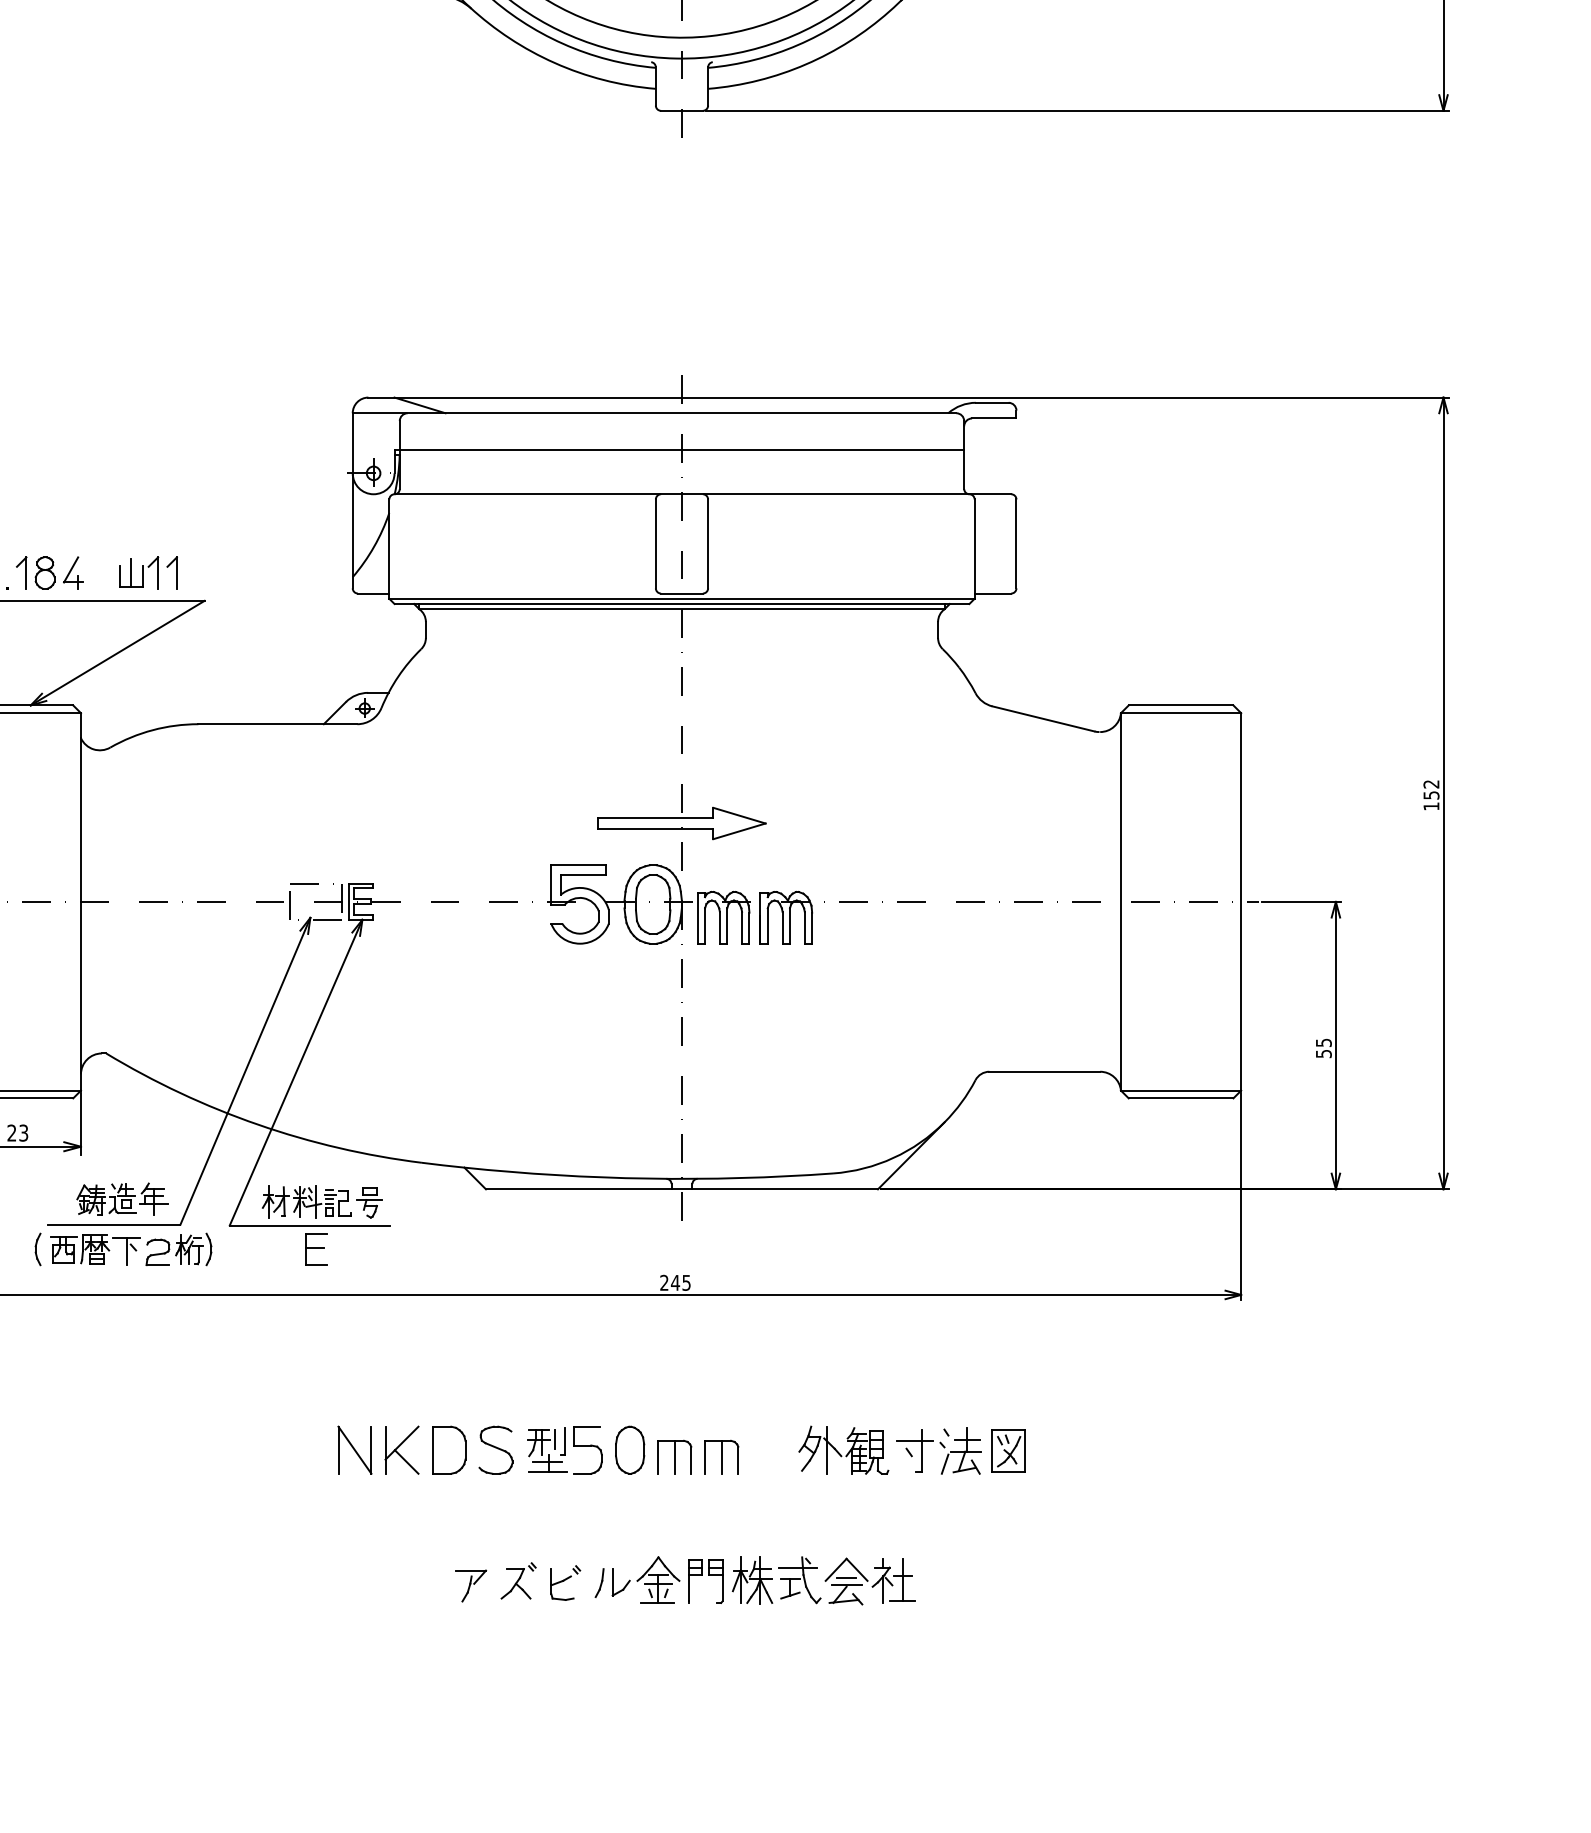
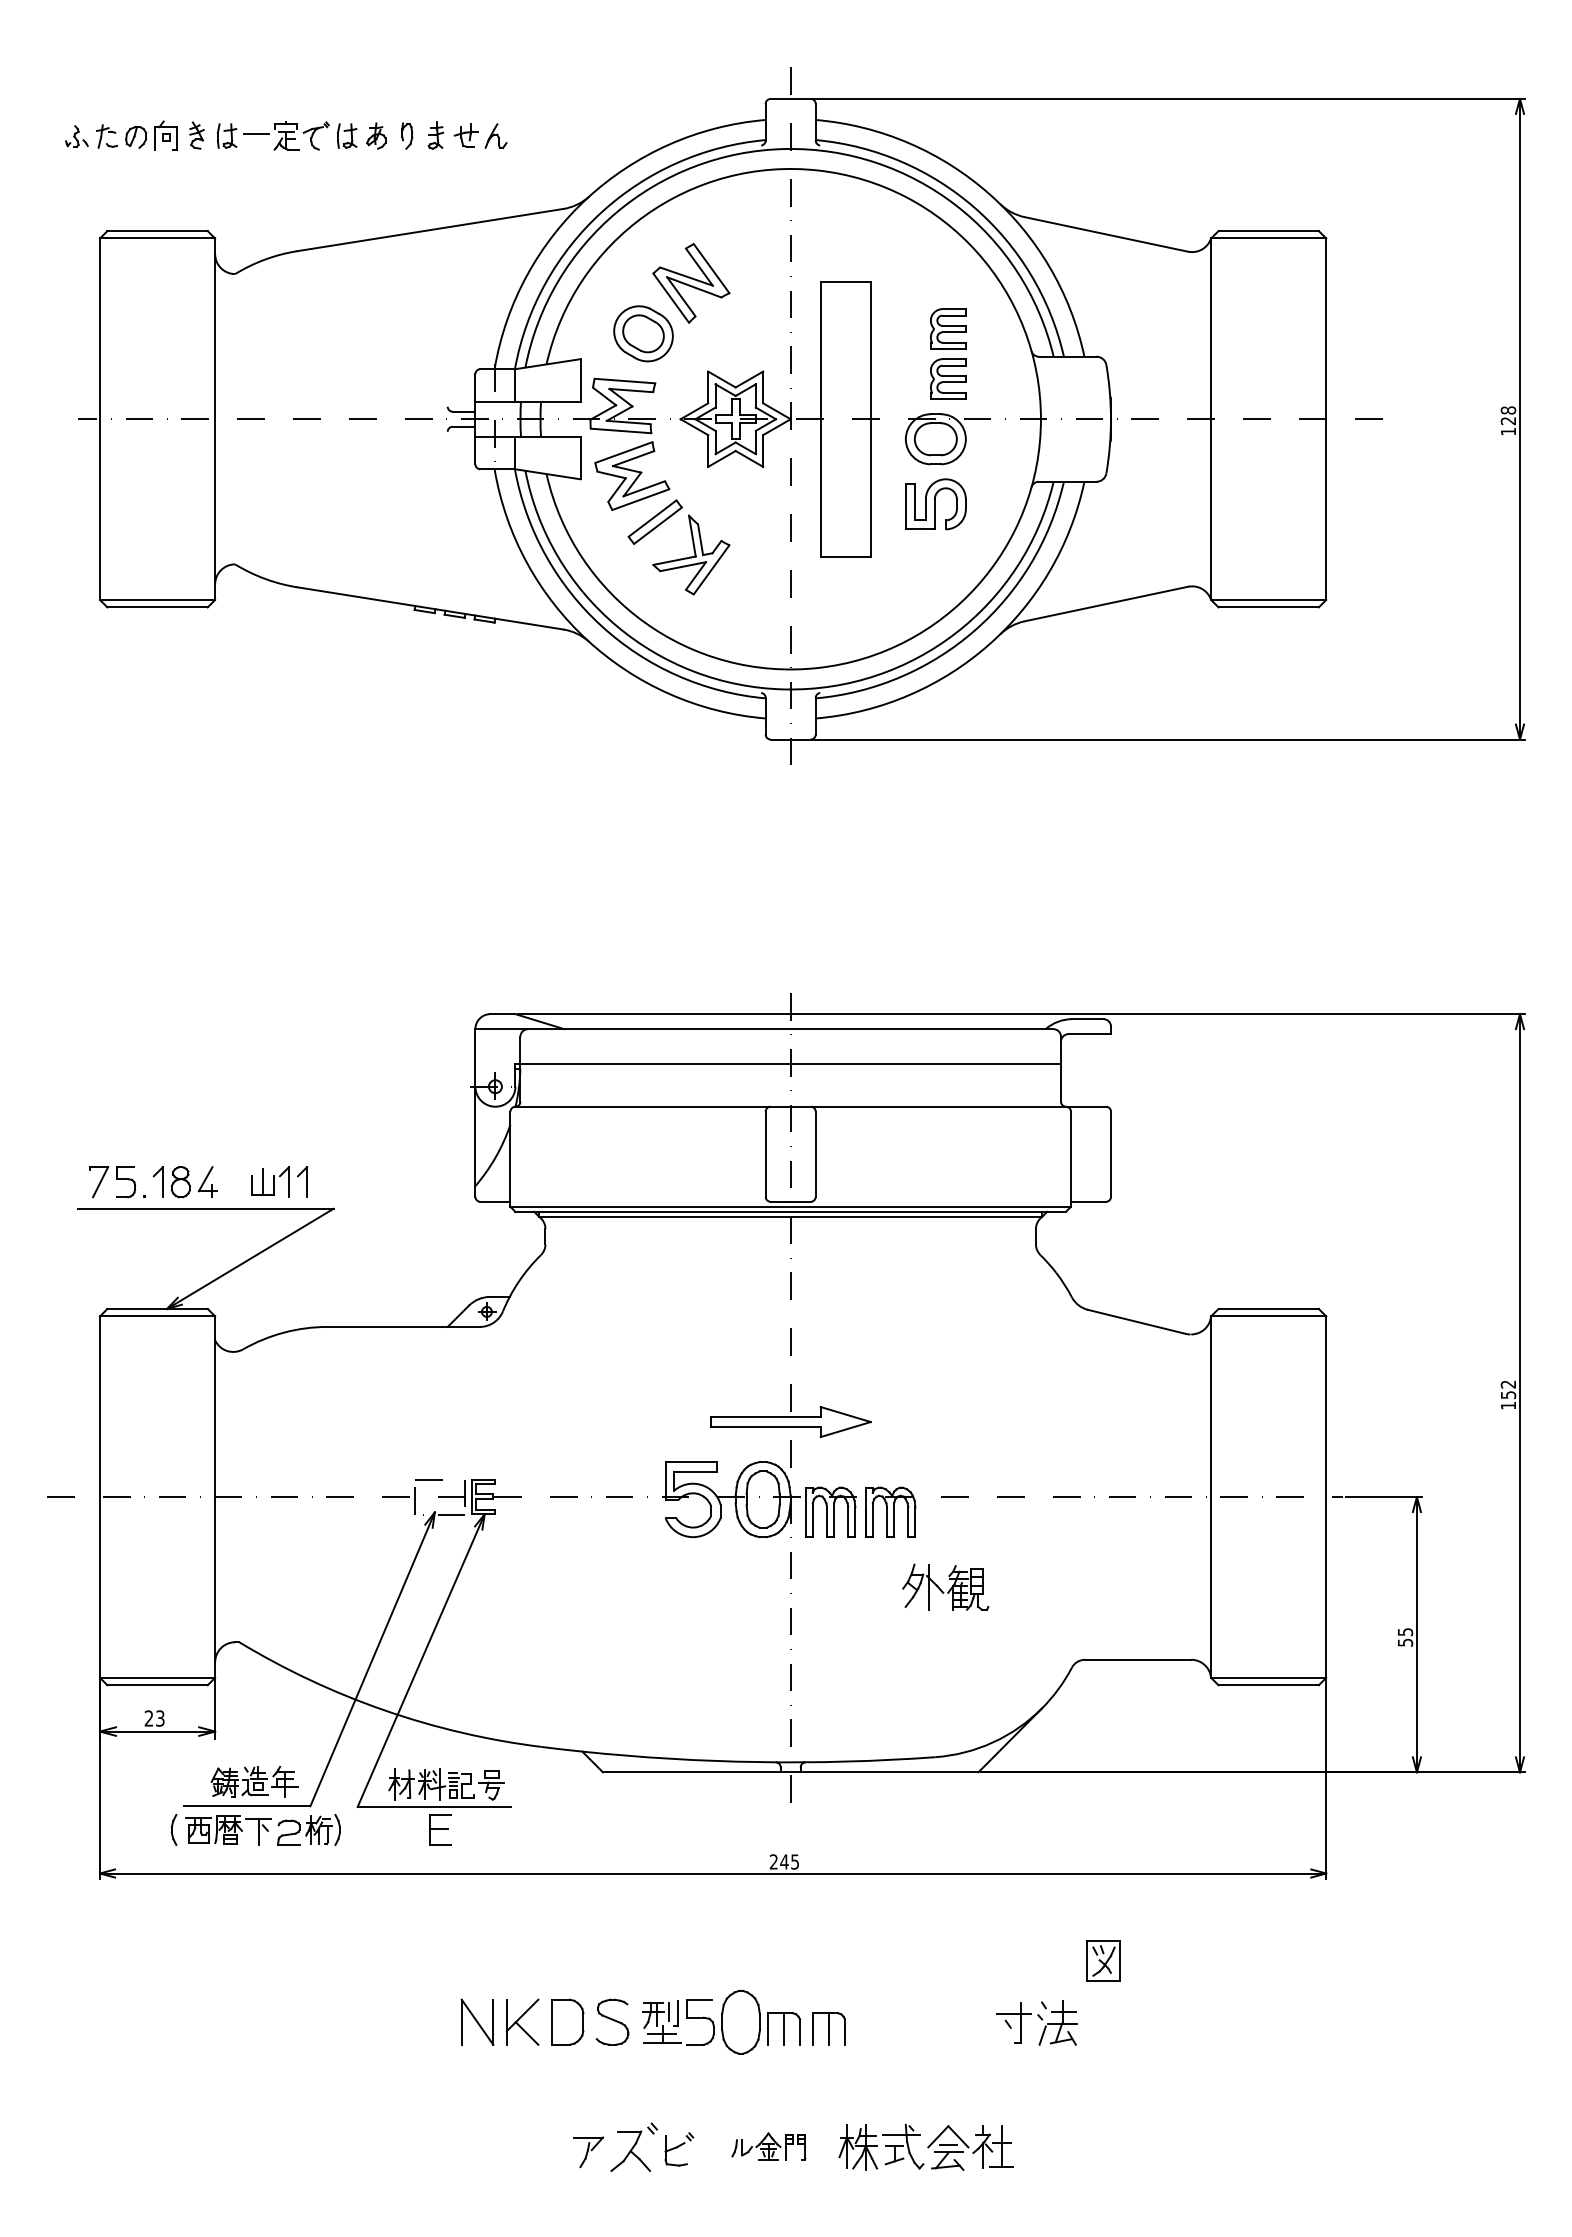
part: (629, 1449) -> (740, 2021), size x1.4
part: (843, 1449) -> (945, 1586), moved
part: (1008, 1450) -> (1103, 1960), moved
part: (658, 1579) -> (768, 2146), size x0.6
part: (518, 1581) -> (634, 2147), size x1.4

